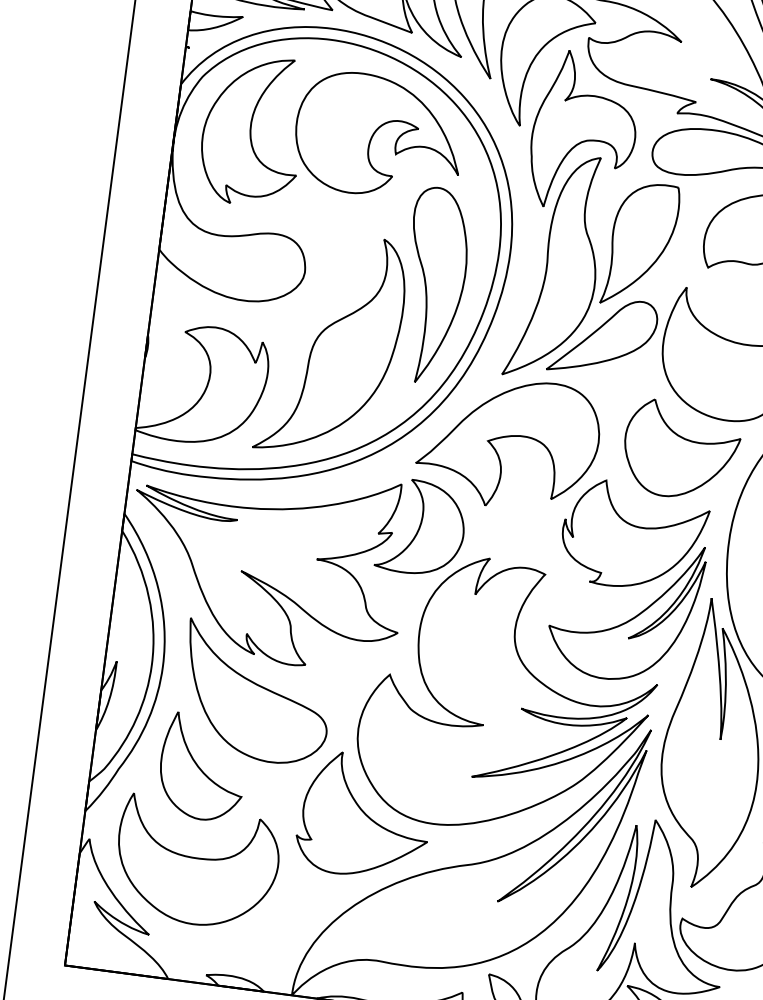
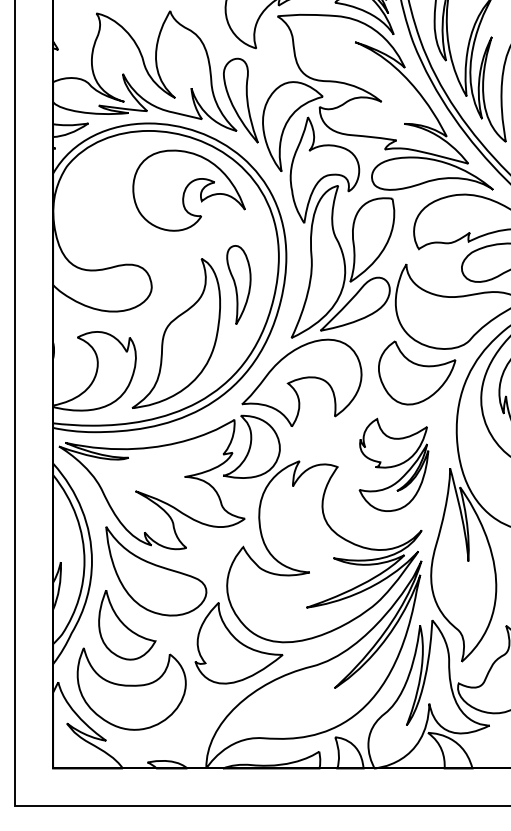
part: (252, 129) -> (104, 197), removed
part: (433, 284) -> (238, 284), size x0.6
part: (628, 581) -> (393, 464), size x0.7

